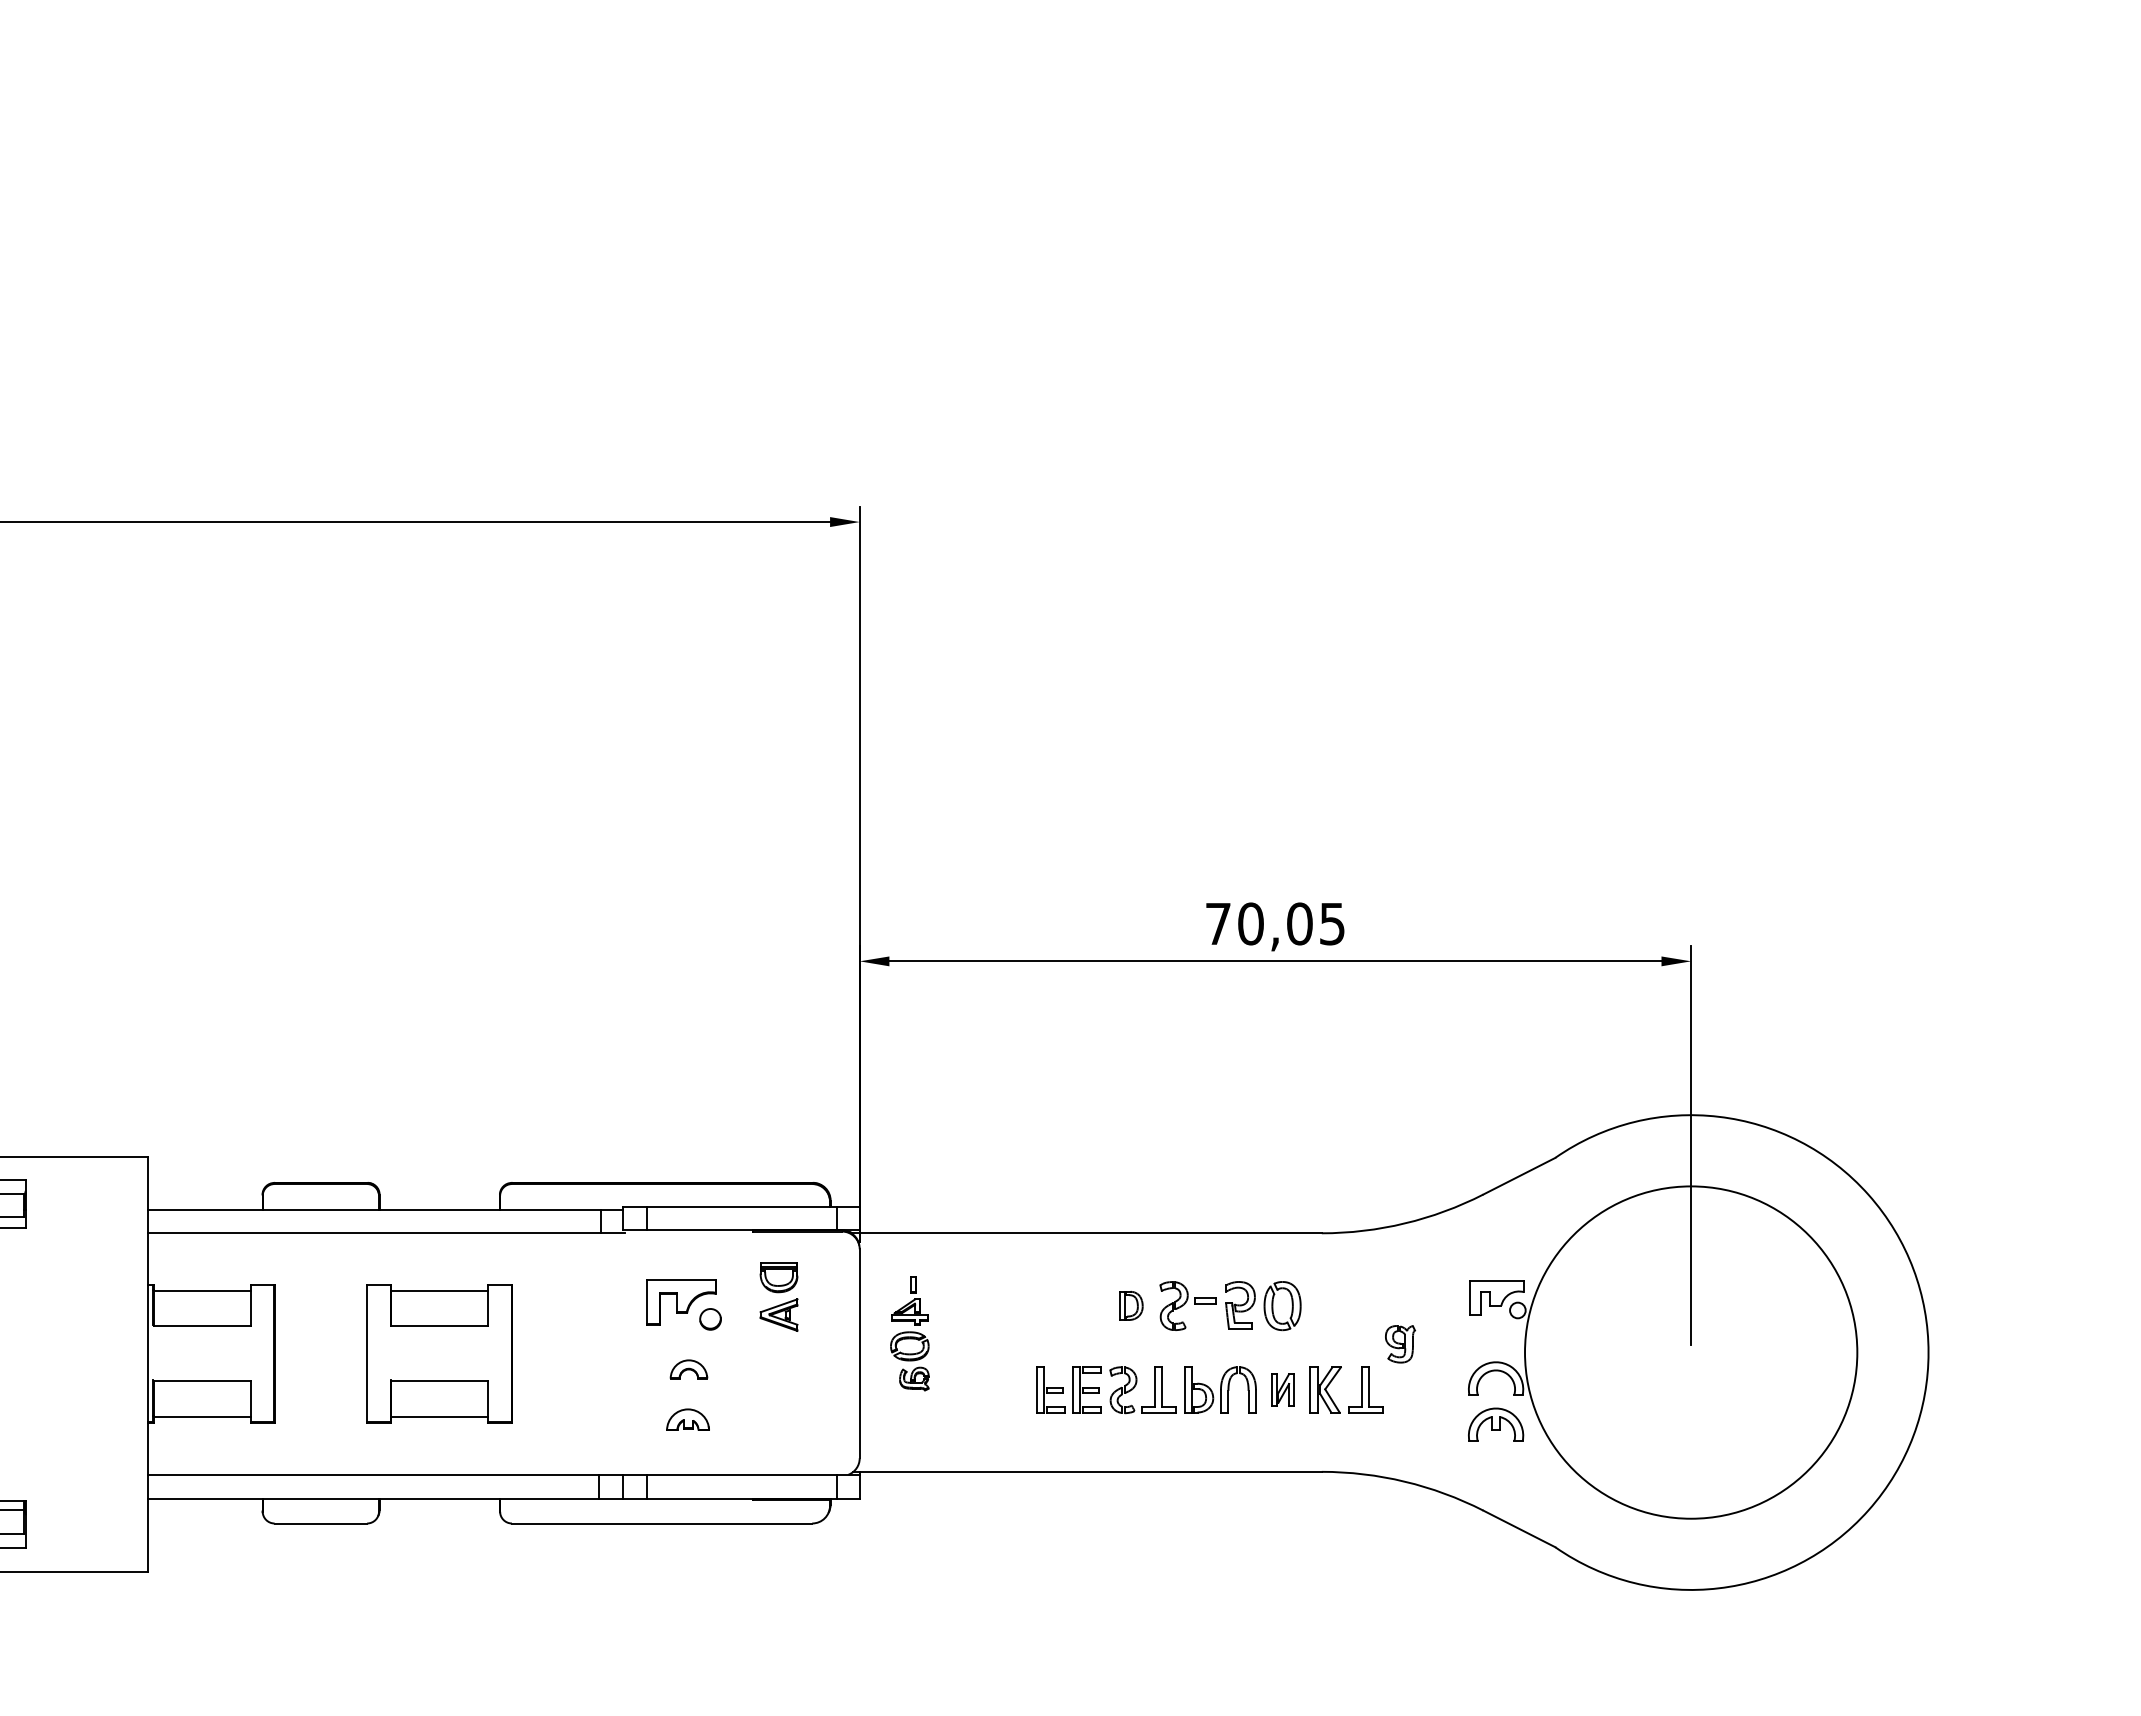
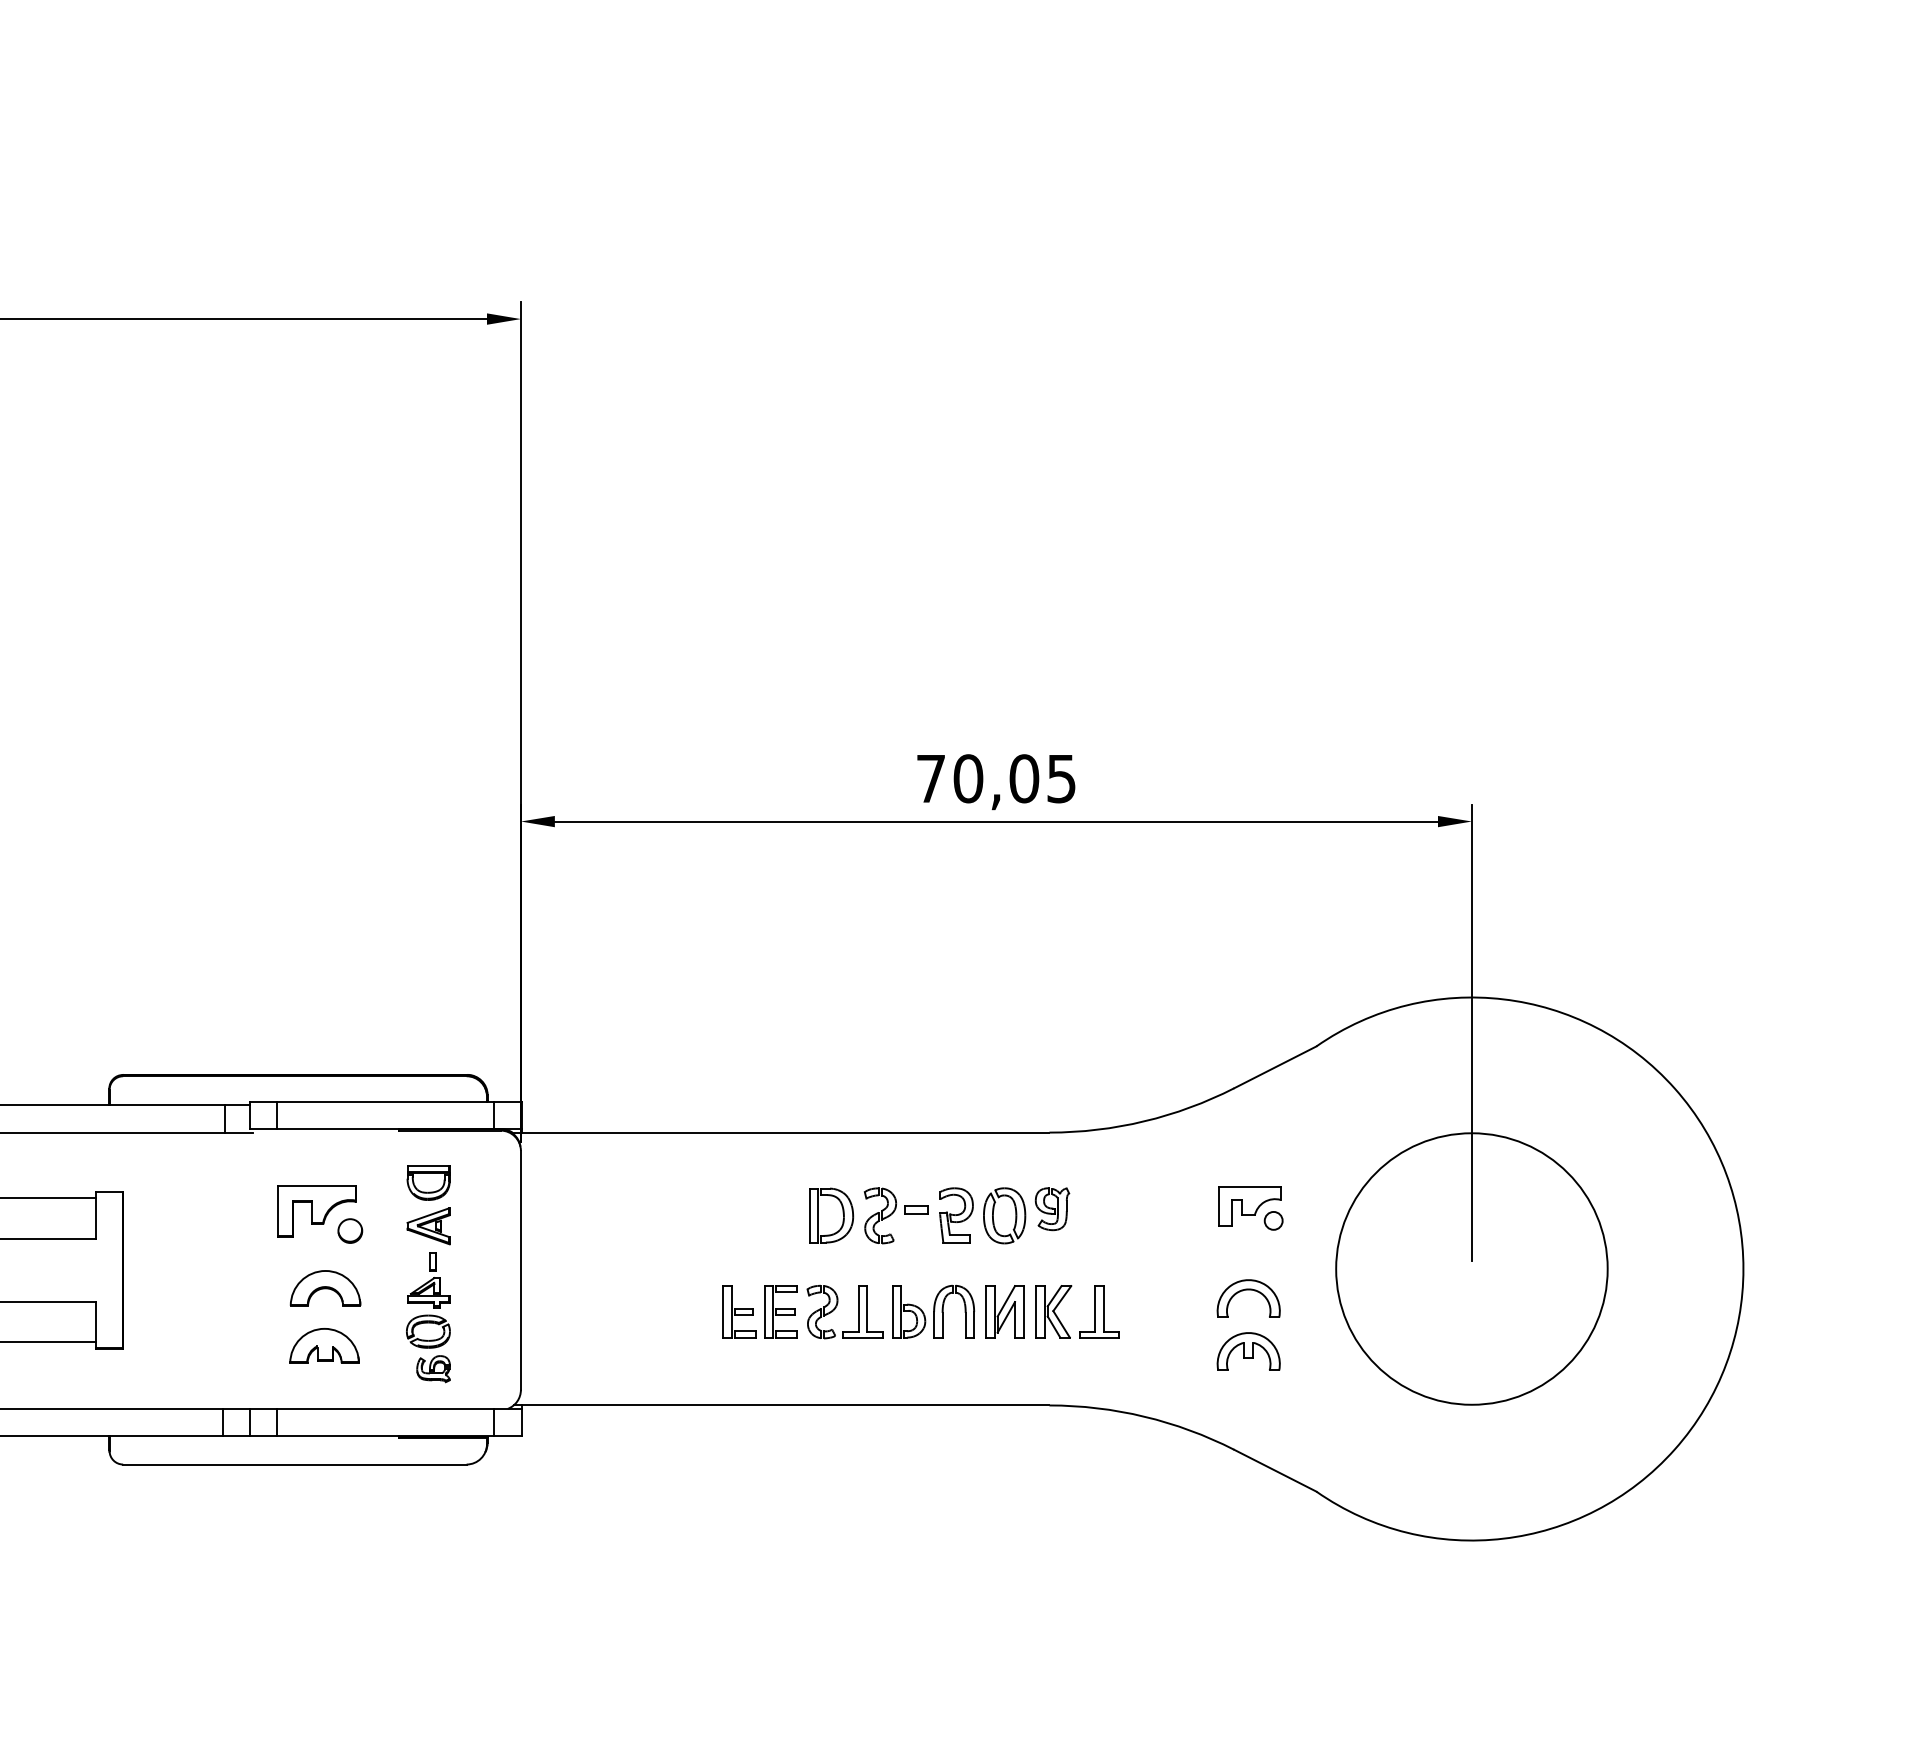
part: (1131, 1305) -> (831, 1215), size x1.67
part: (909, 1333) -> (428, 1316), moved
part: (1400, 1344) -> (1052, 1209), moved
circle: (1690, 1352) -> (1471, 1268), size x0.71
part: (688, 1369) -> (325, 1288), size x1.67
part: (1282, 1389) -> (1004, 1311), size x1.43
part: (687, 1419) -> (323, 1345), size x1.43

